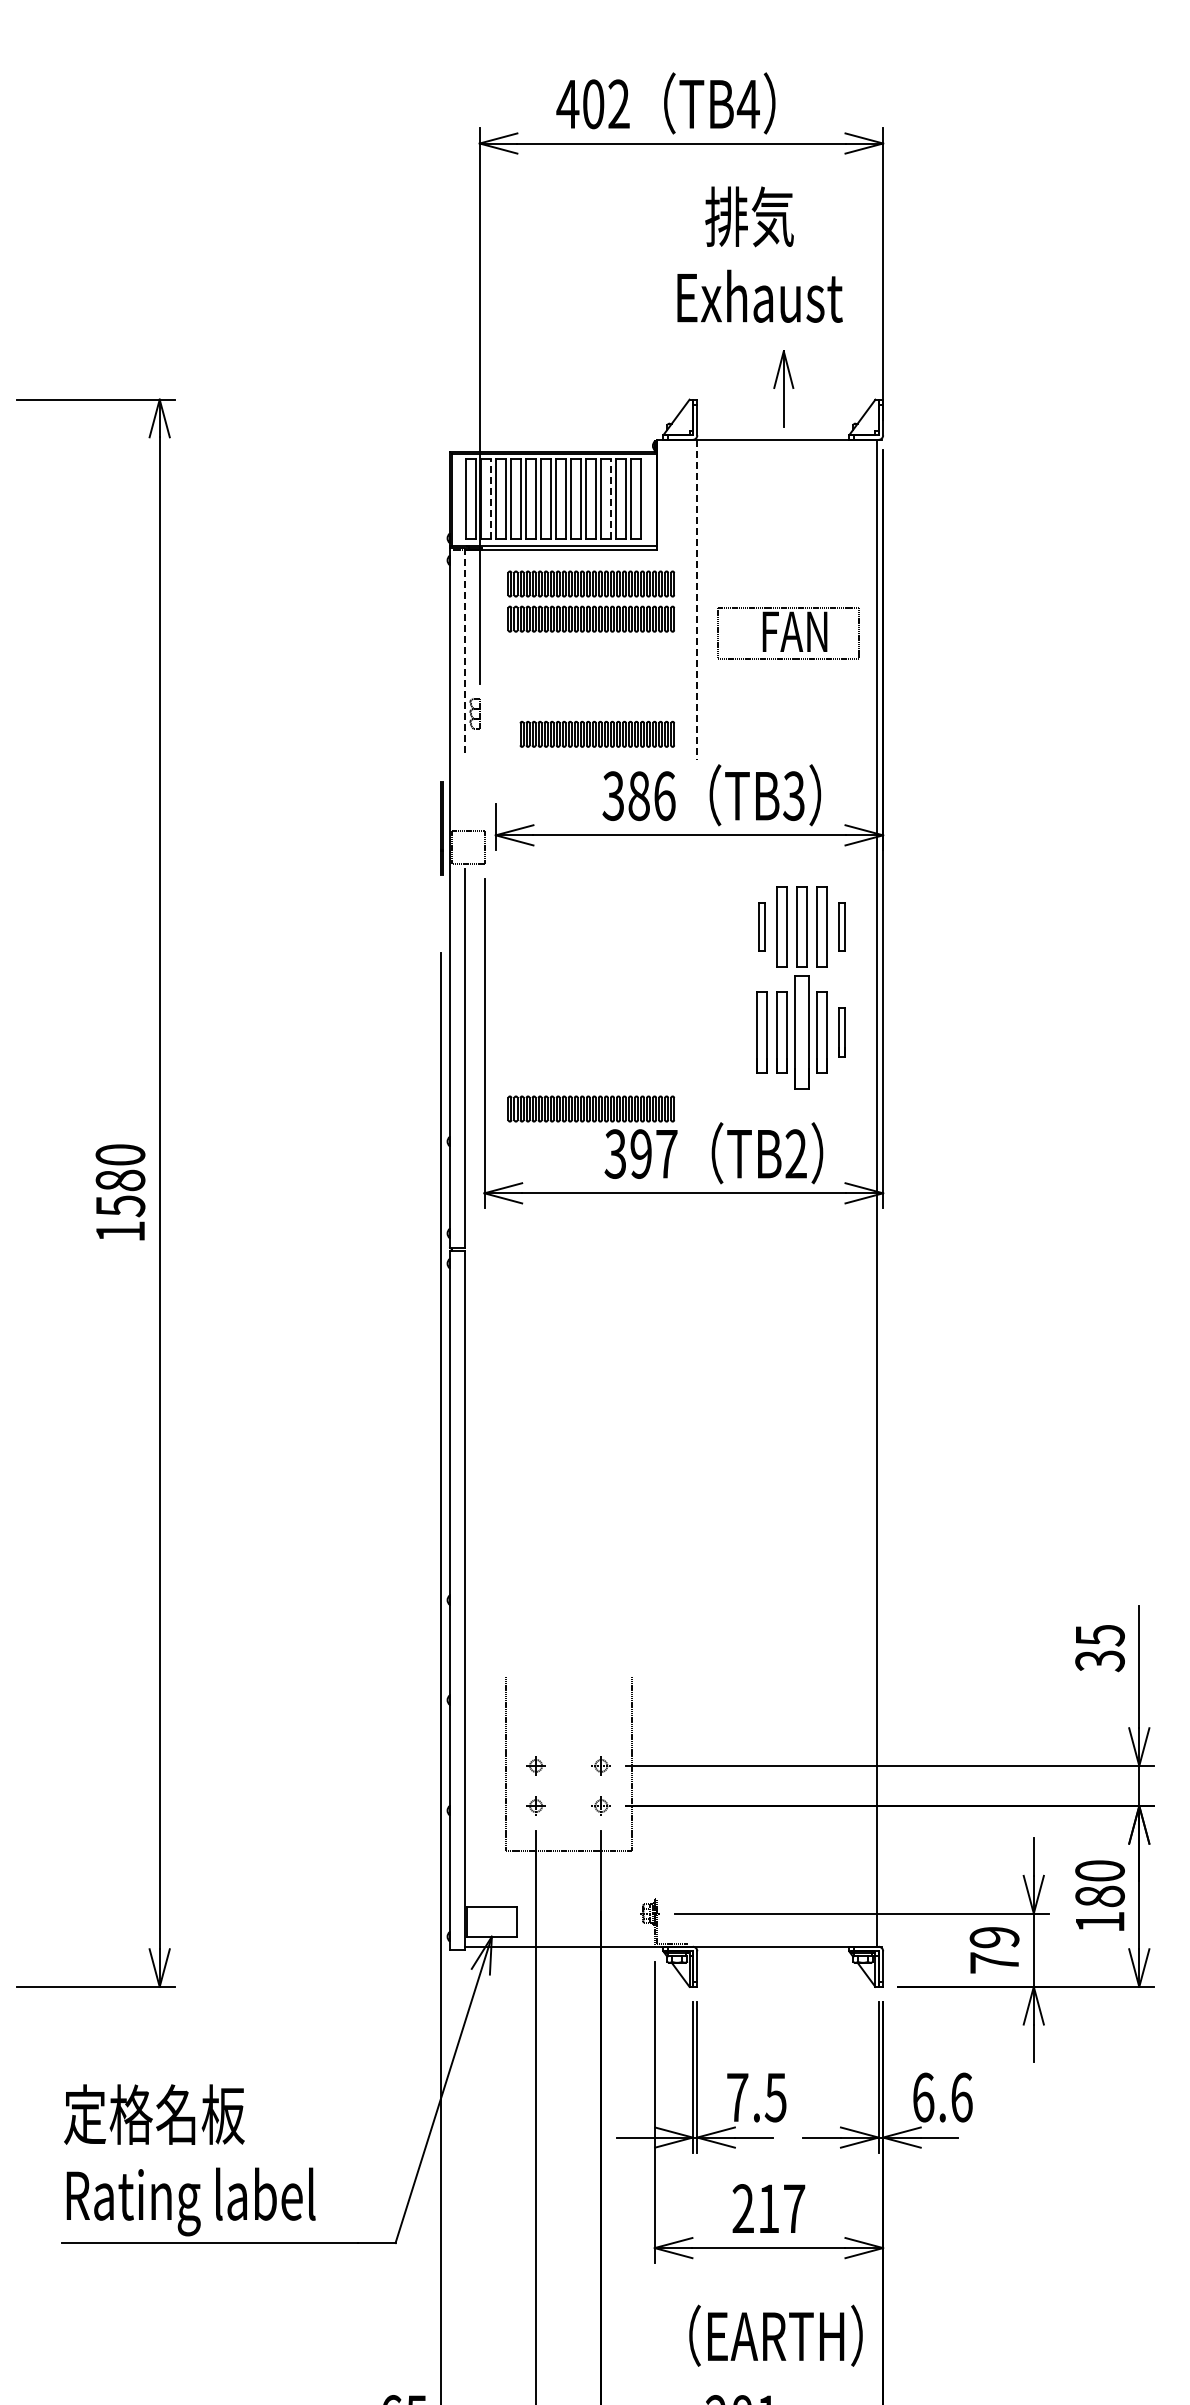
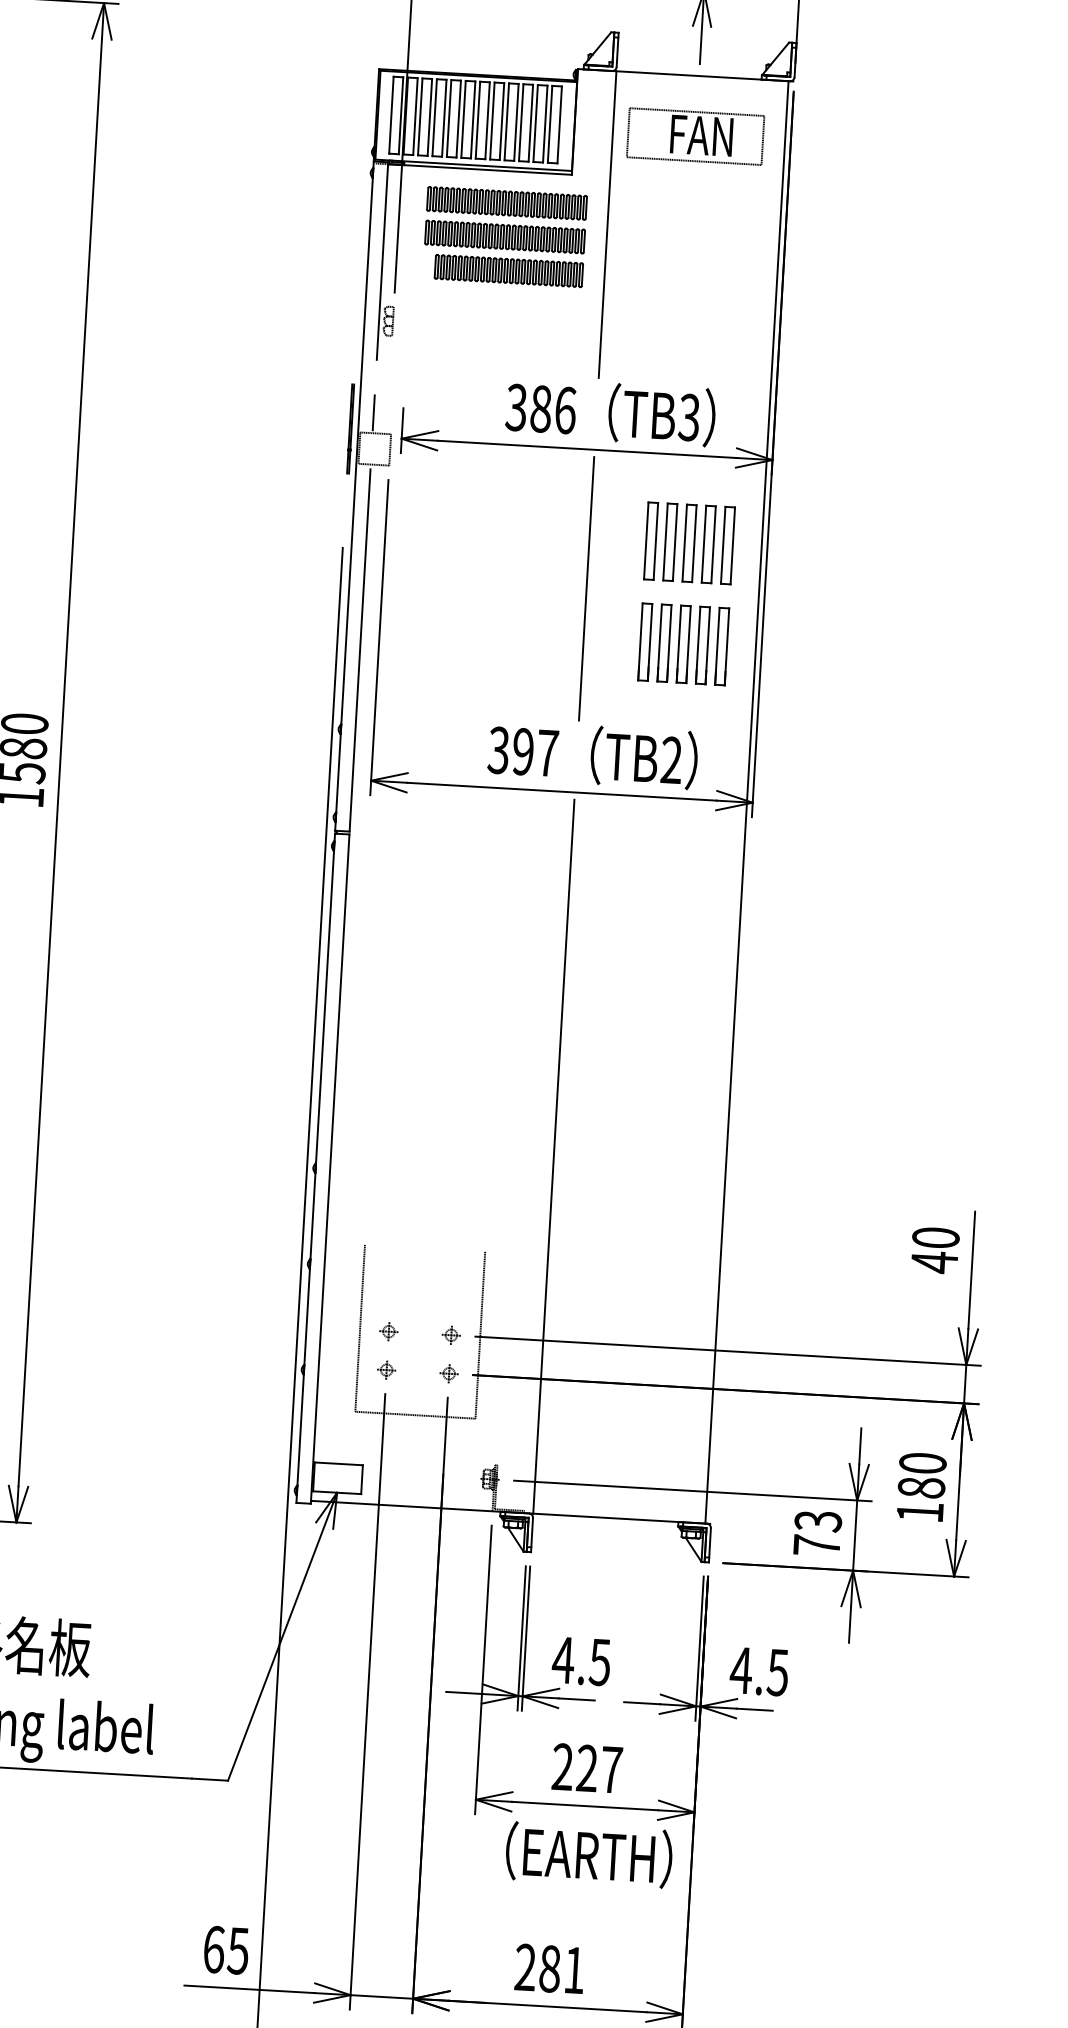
line: (490, 498) -> (415, 115), dashed -> solid
line: (611, 498) -> (531, 122), dashed -> solid
line: (697, 600) -> (607, 225), dashed -> solid
part: (788, 633) -> (695, 136), moved
line: (465, 652) -> (382, 262), dashed -> solid
part: (596, 733) -> (508, 270), moved
line: (465, 809) -> (374, 412), added
part: (761, 926) -> (651, 540), size x1.67
part: (841, 926) -> (727, 545), size x1.67
line: (697, 980) -> (586, 588), added
part: (801, 1032) -> (683, 644), size x0.71
part: (841, 1032) -> (721, 646), size x1.67
part: (590, 1108) -> (477, 705), removed
line: (697, 1573) -> (554, 1156), added
text: (1099, 1648) -> (934, 1250), 35 -> 40
text: (994, 1937) -> (818, 1521), 79 -> 73
text: (737, 2097) -> (563, 1660), 7.5 -> 4.5
text: (941, 2097) -> (758, 1671), 6.6 -> 4.5
text: (768, 2208) -> (586, 1768), 217 -> 227
text: (775, 2335) -> (588, 1854), moved

